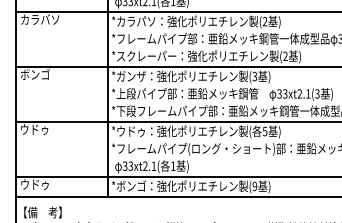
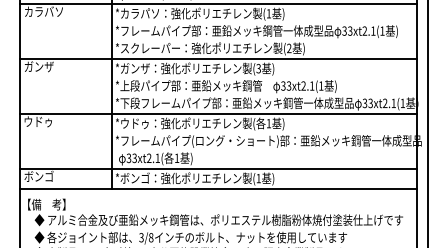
text: (264, 21) -> (268, 13), (2 -> (1
text: (34, 74) -> (38, 66), ボンゴ -> ガンザ
text: (317, 93) -> (321, 85), 33xt2.1(3 -> 33xt2.1(1
text: (264, 131) -> (268, 123), 5 -> 1
text: (34, 184) -> (38, 176), ウドゥ -> ボンゴ
text: (254, 186) -> (258, 178), (9 -> (1

